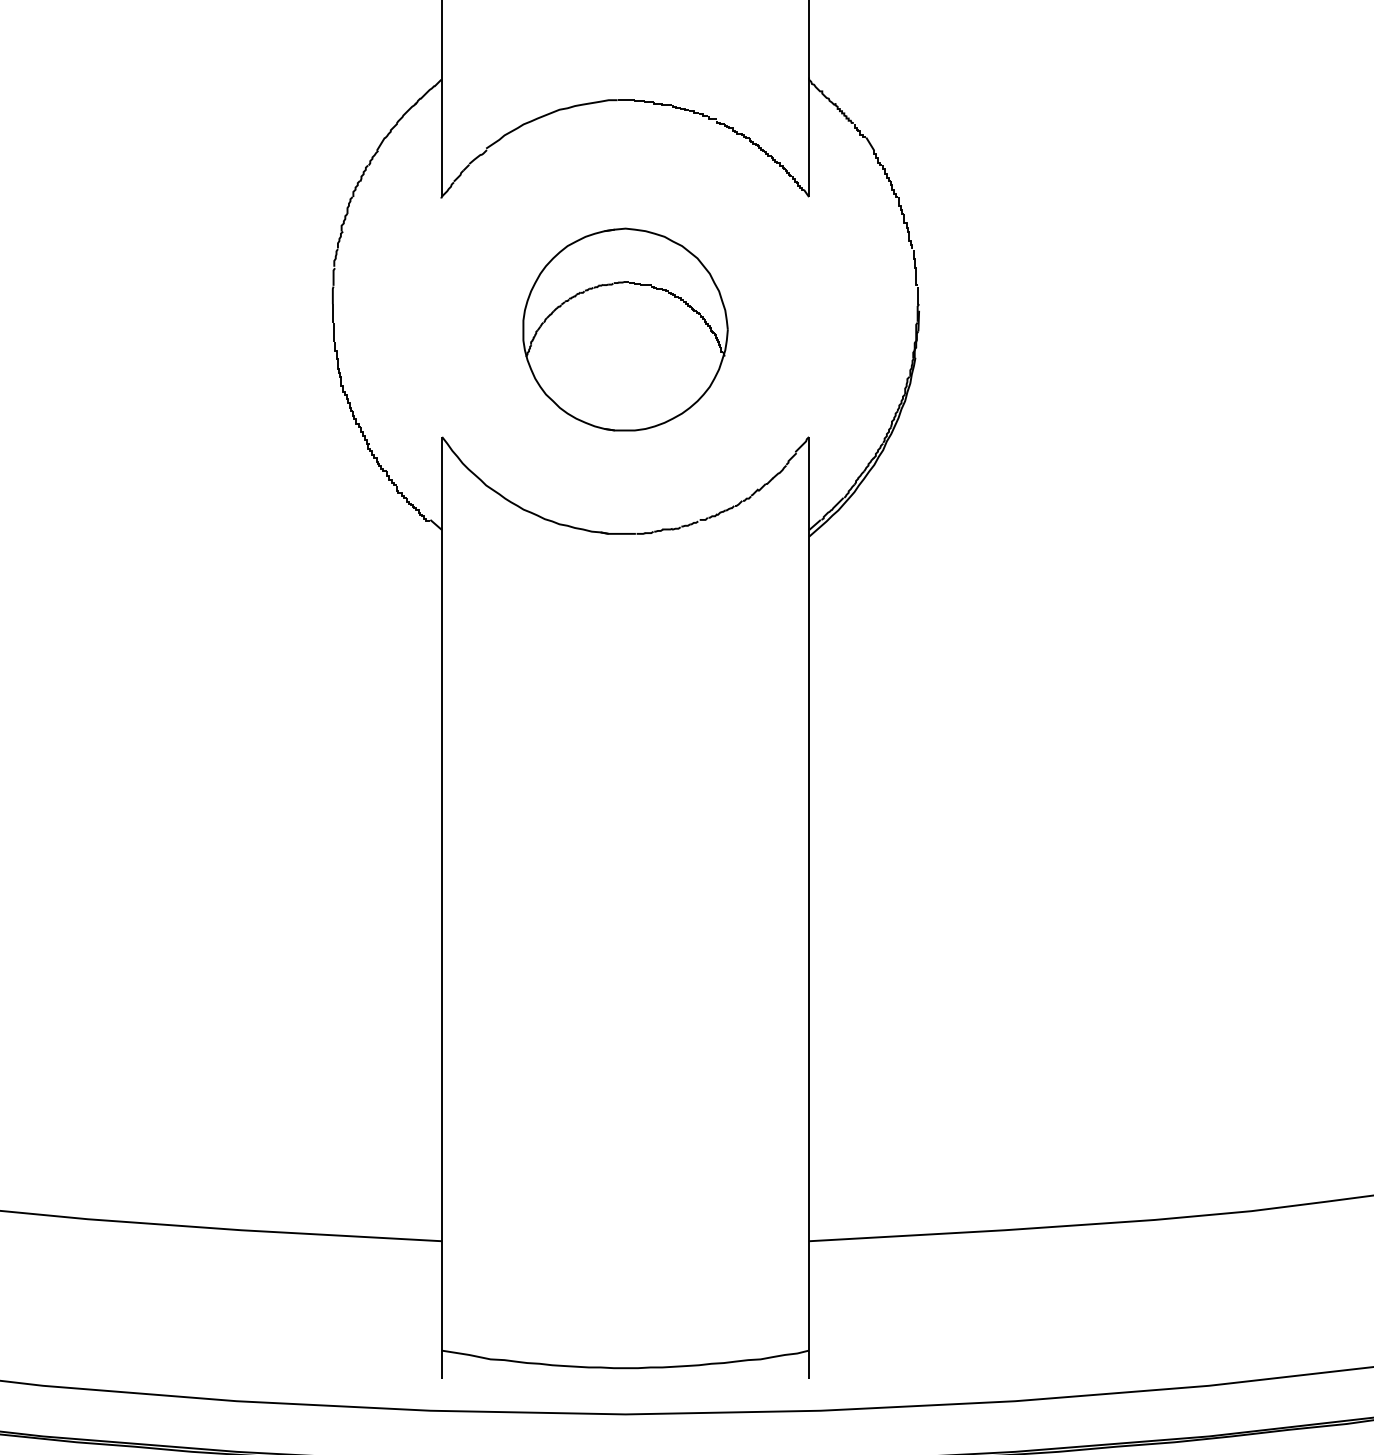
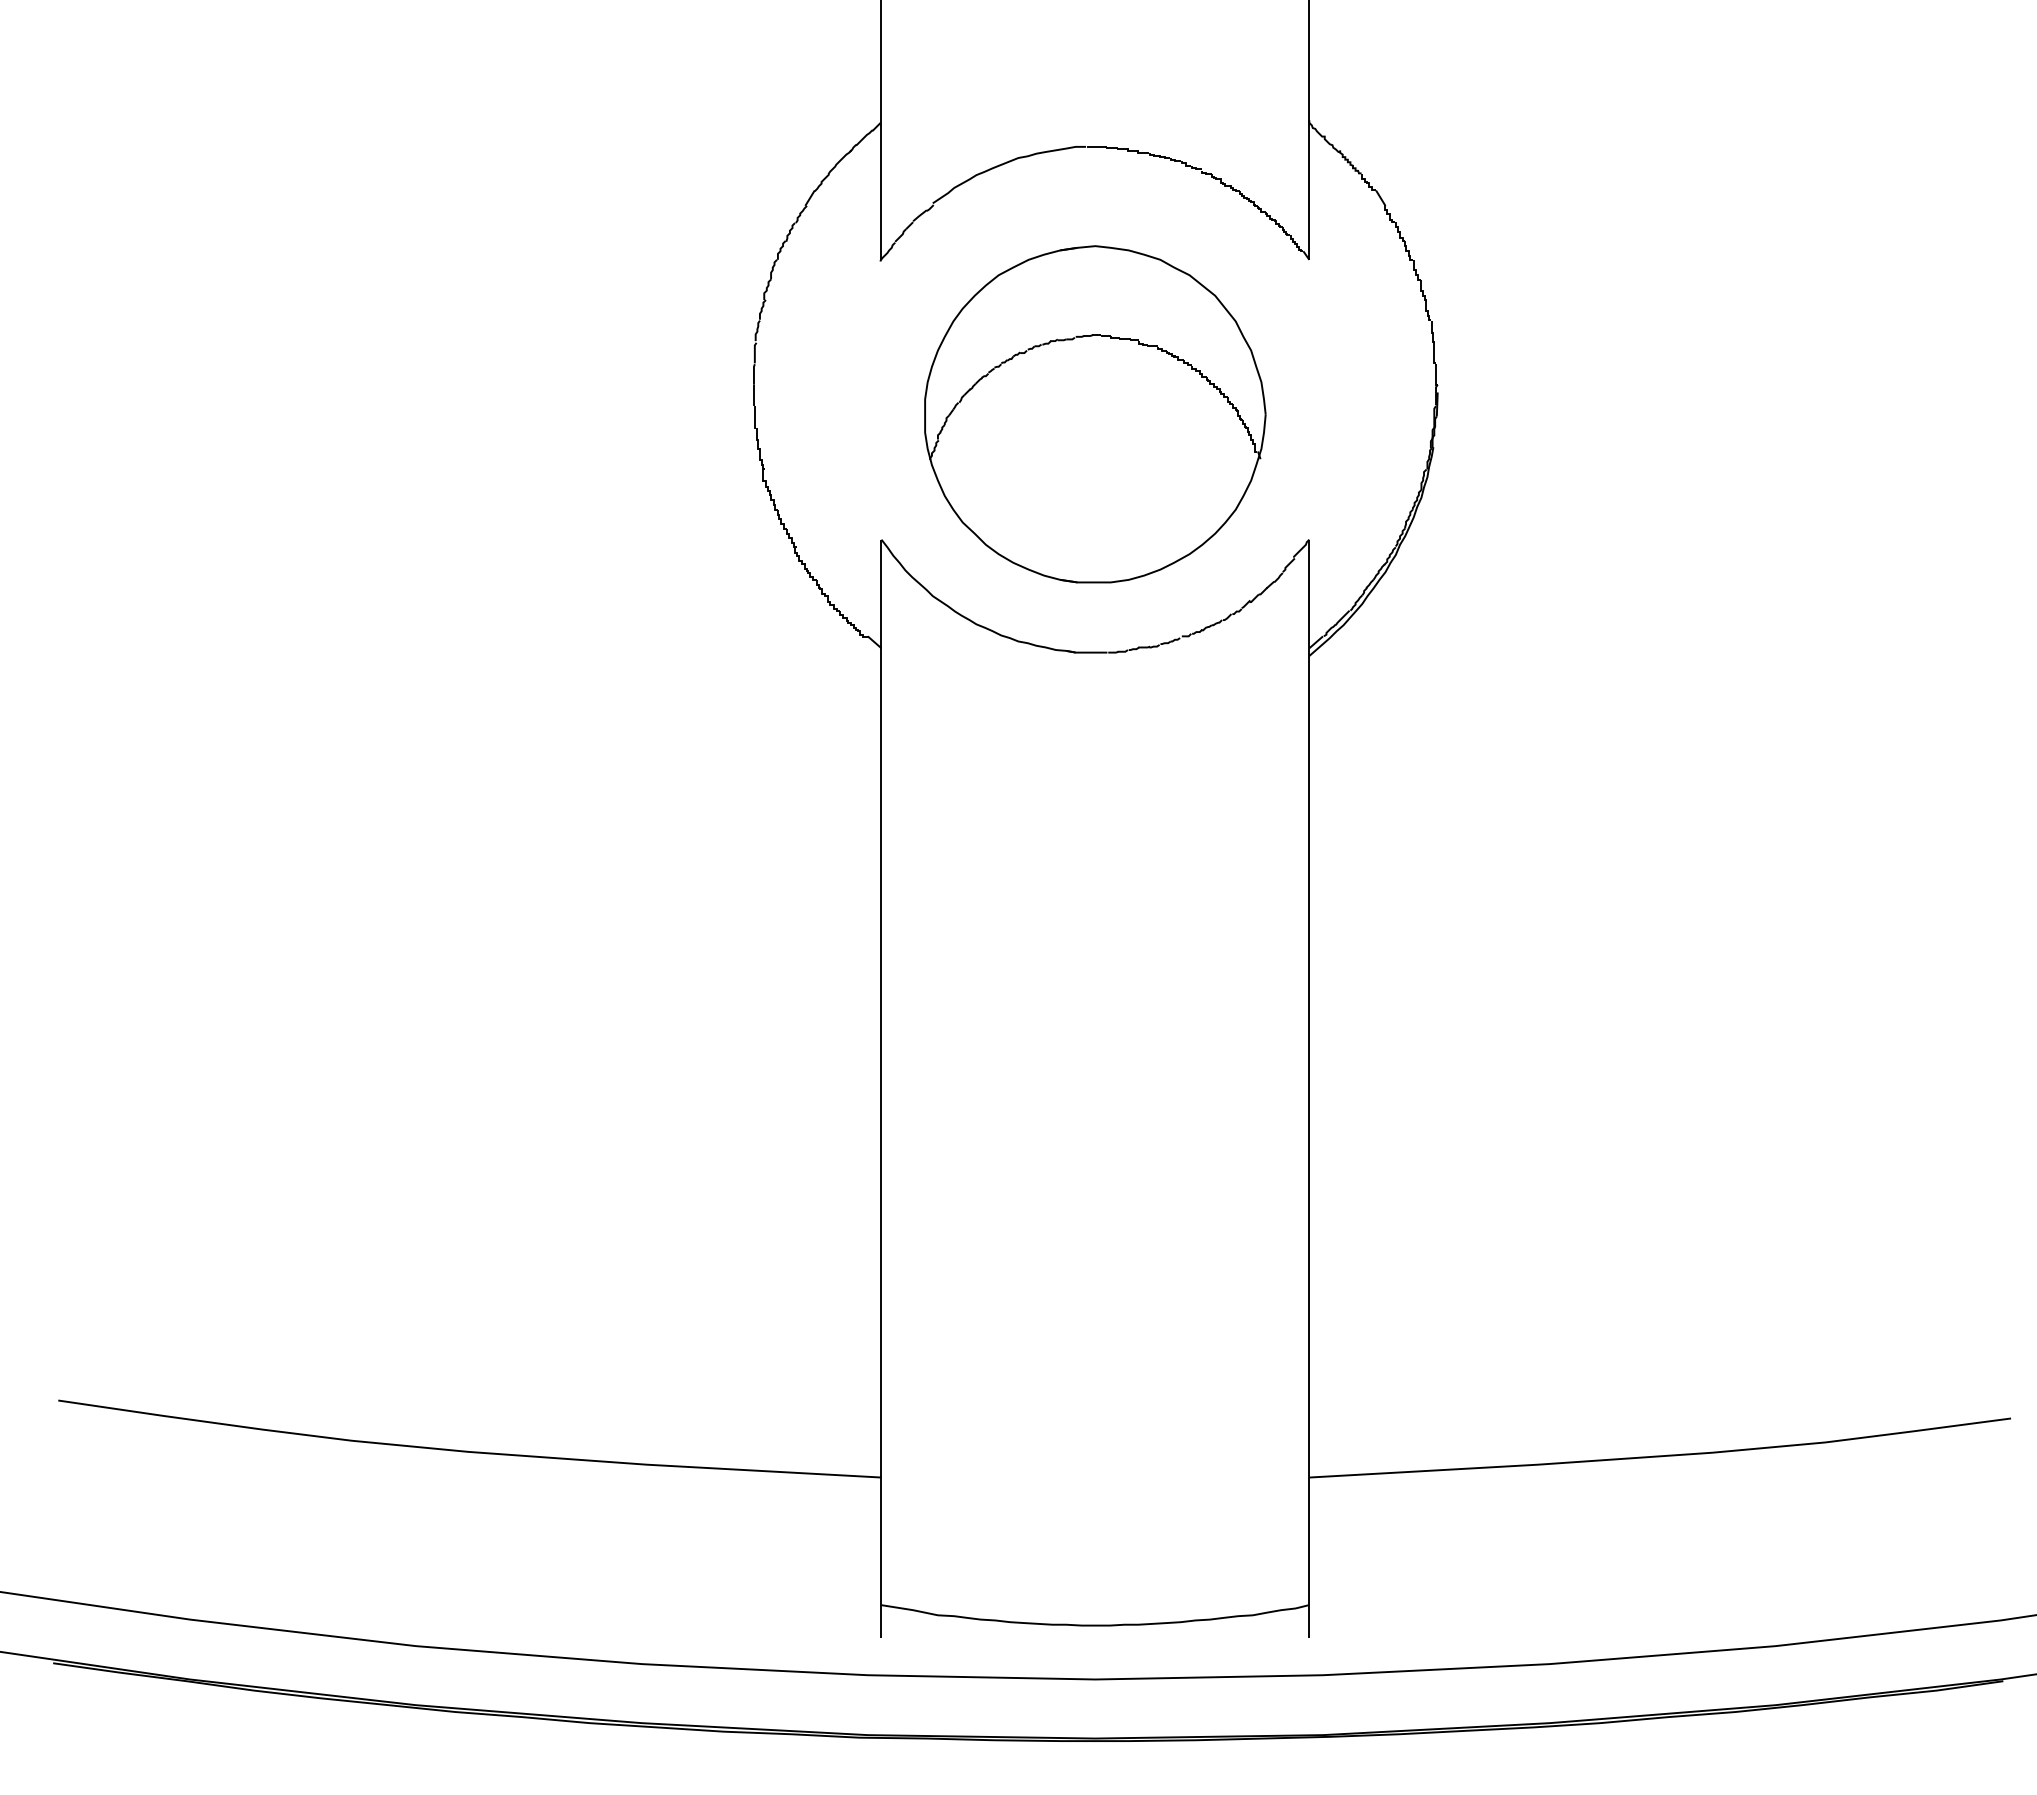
part: (625, 329) -> (1095, 414), size x1.43

